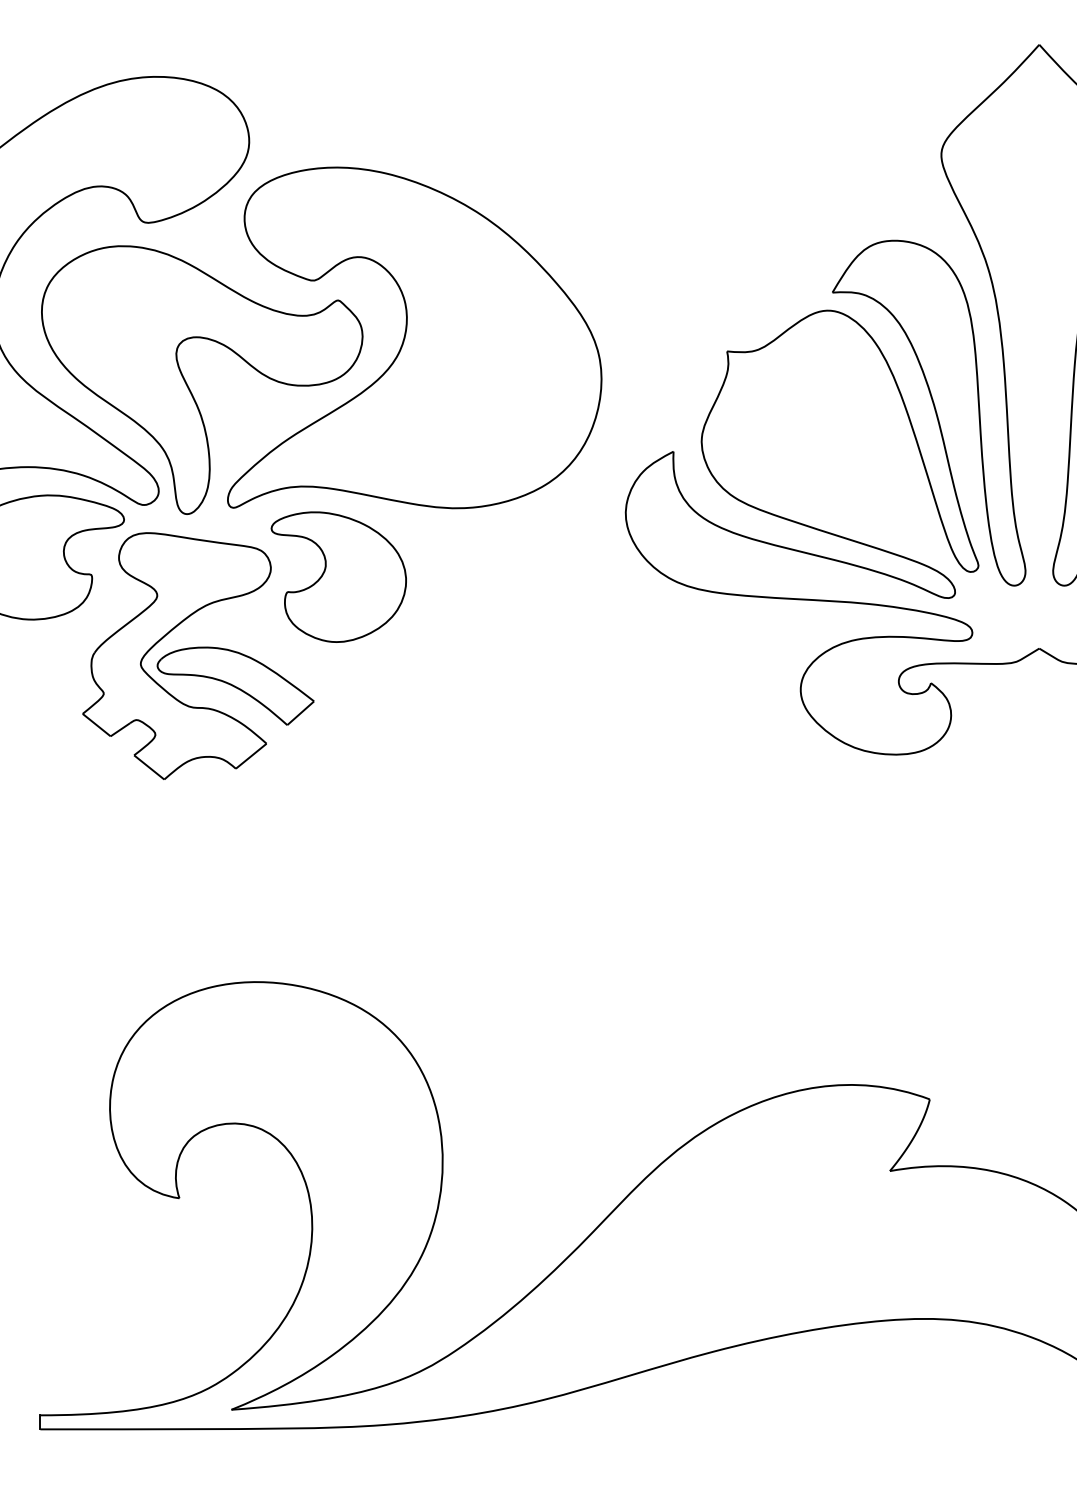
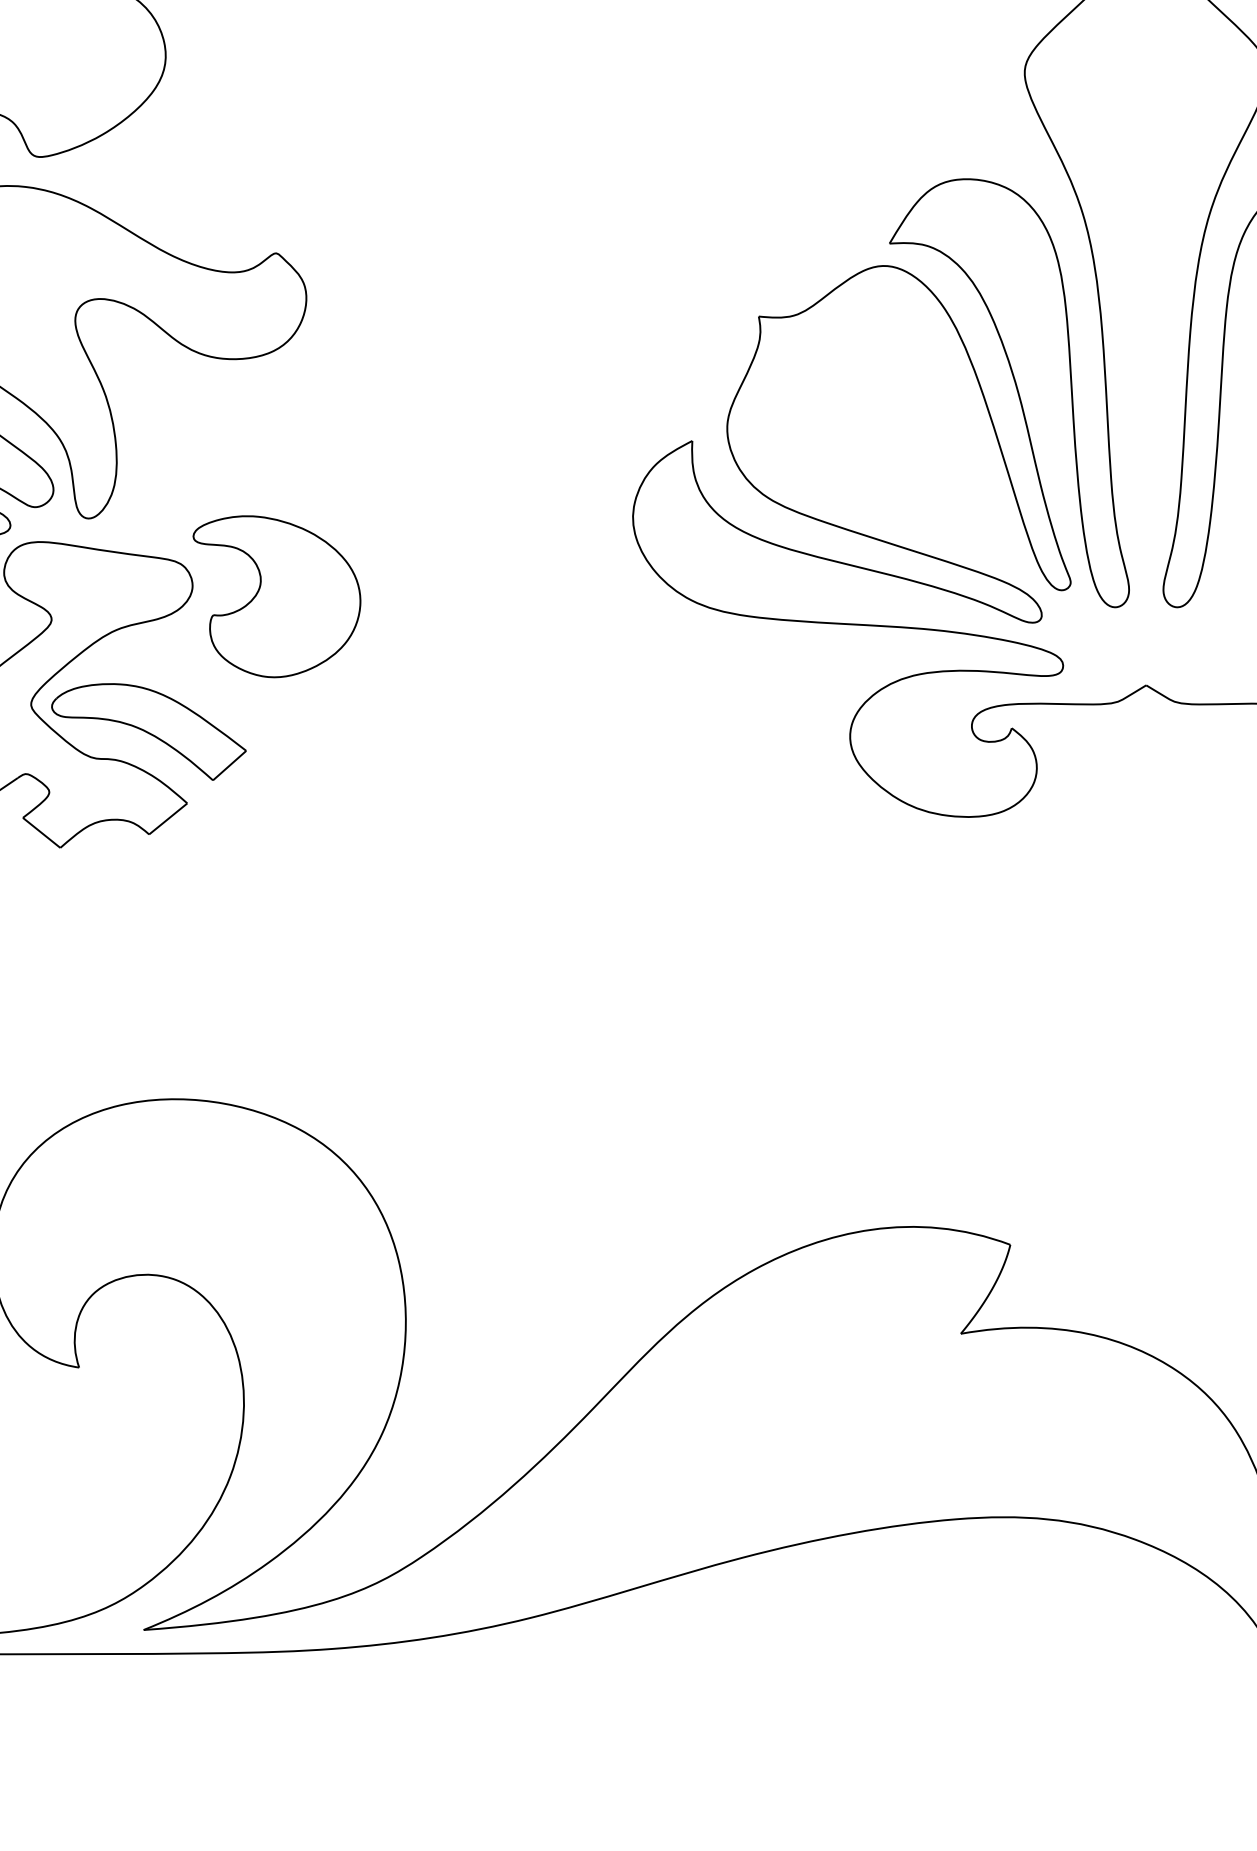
part: (414, 337) -> (370, 299), removed

